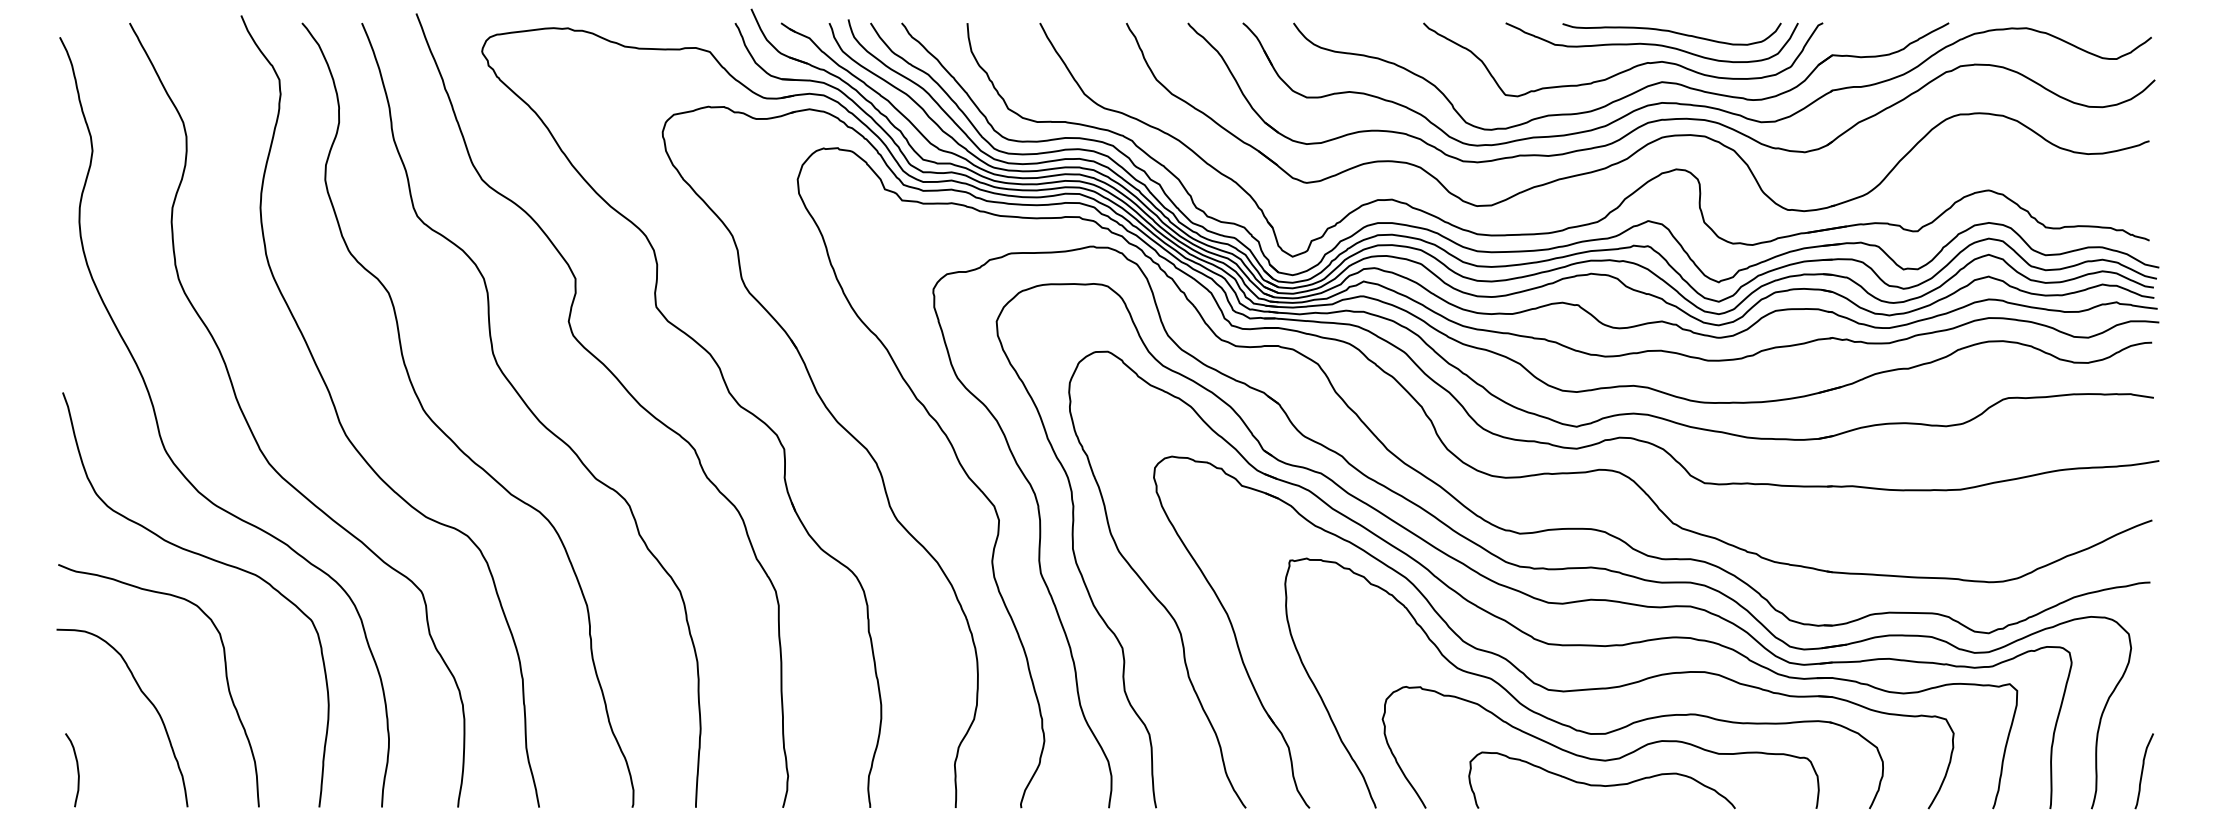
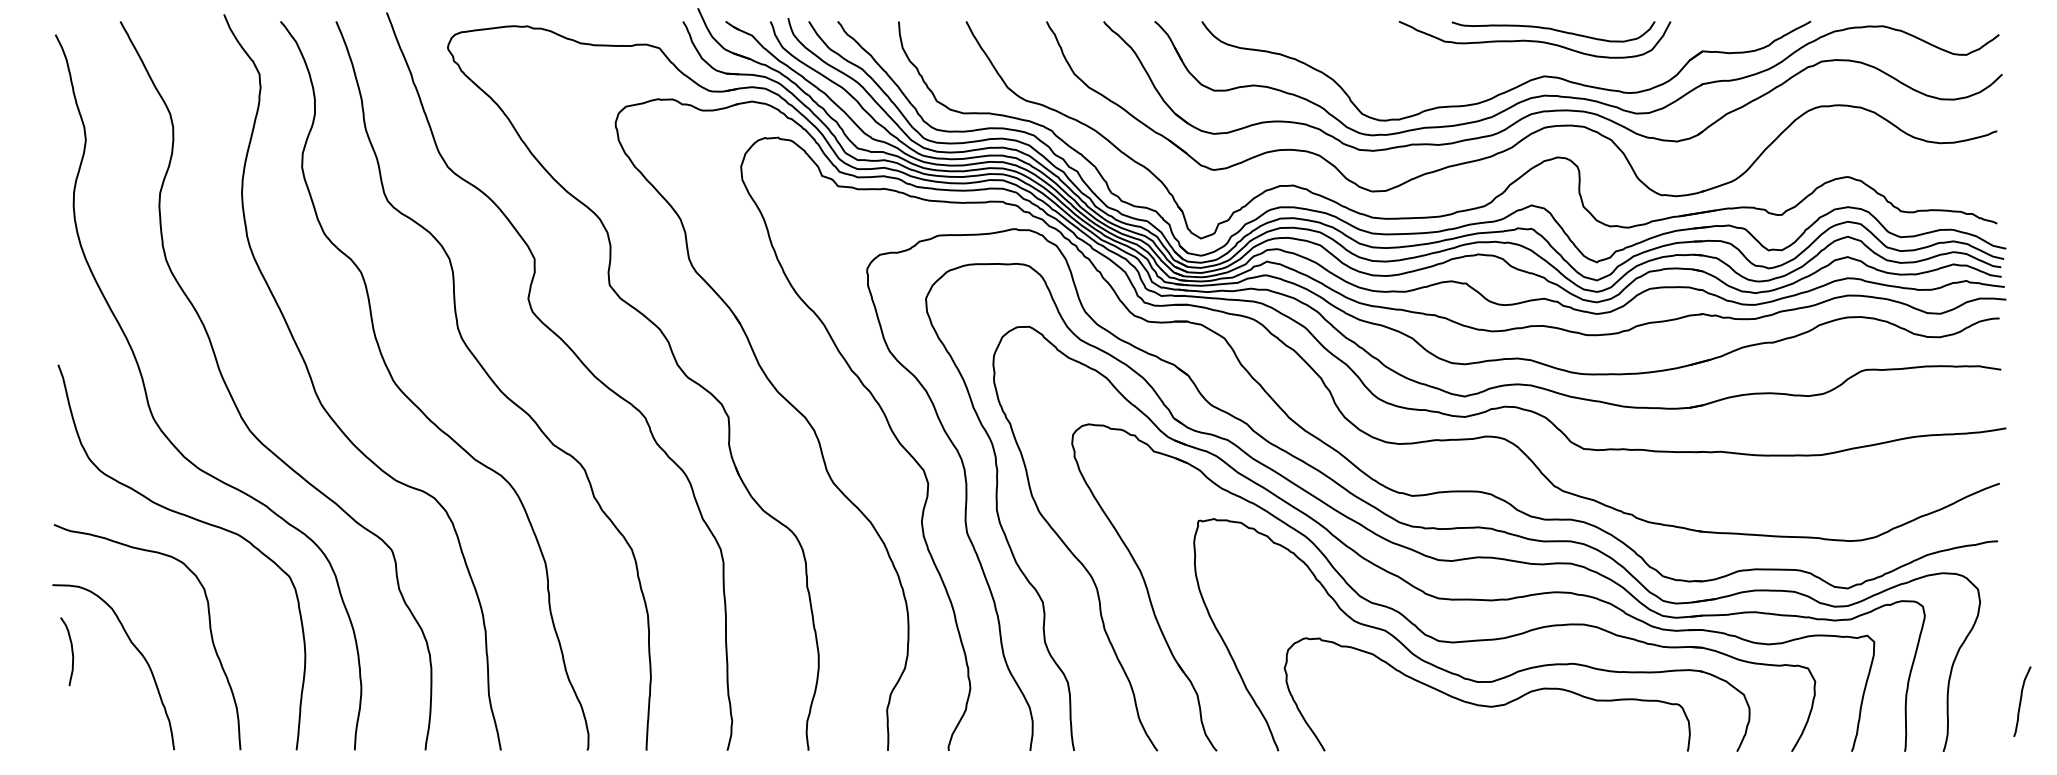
curve: (1628, 68) -> (1513, 63), removed
curve: (77, 769) -> (71, 651), moved
curve: (2143, 771) -> (2021, 701), moved
curve: (1602, 785) -> (1488, 729), removed

